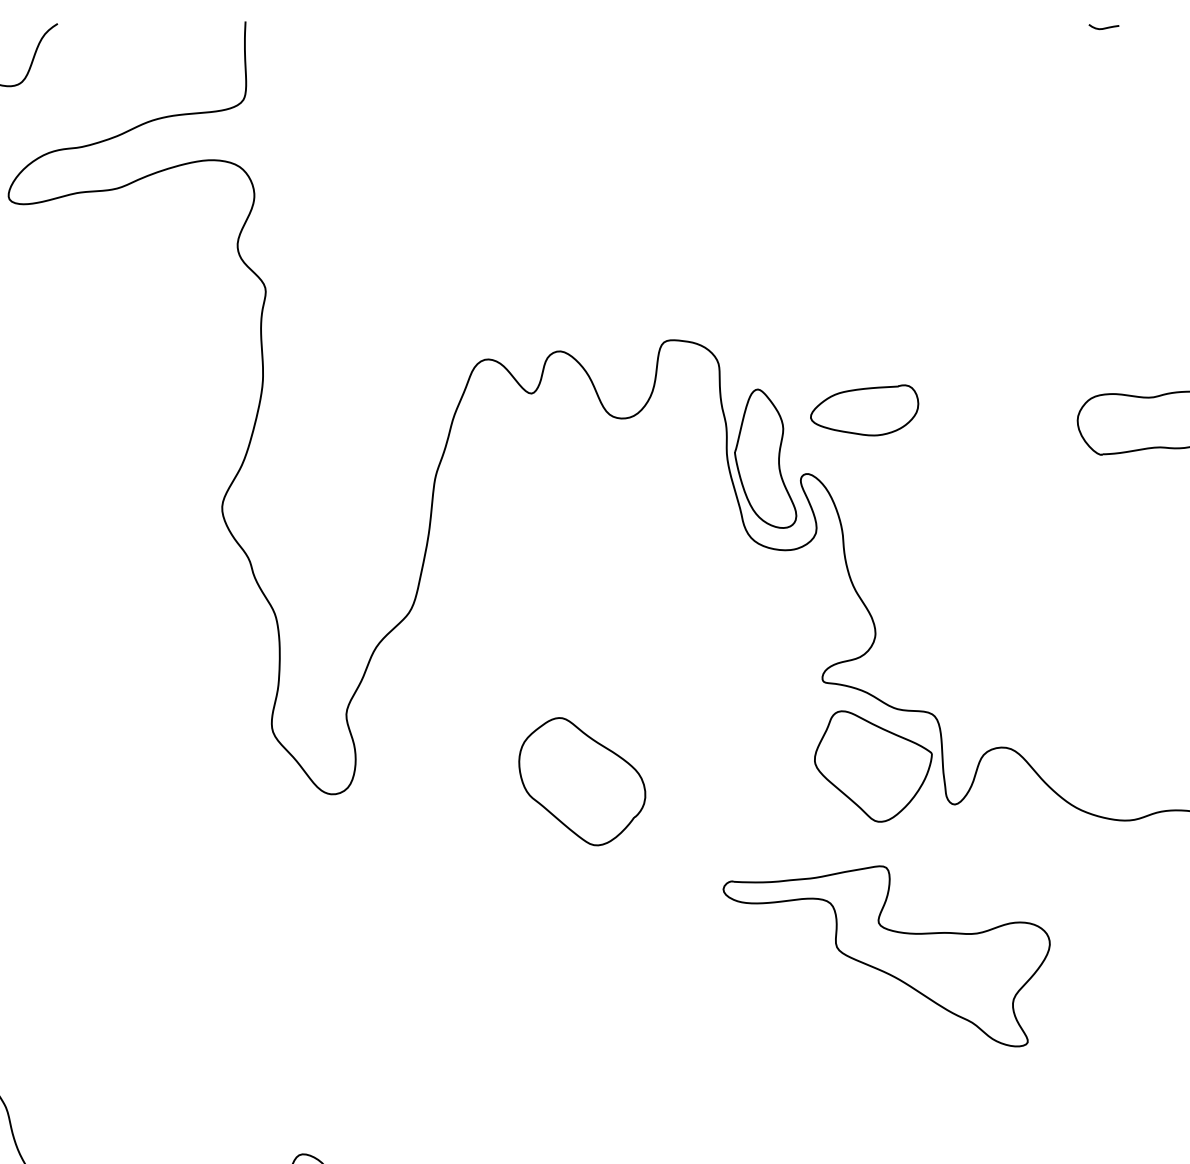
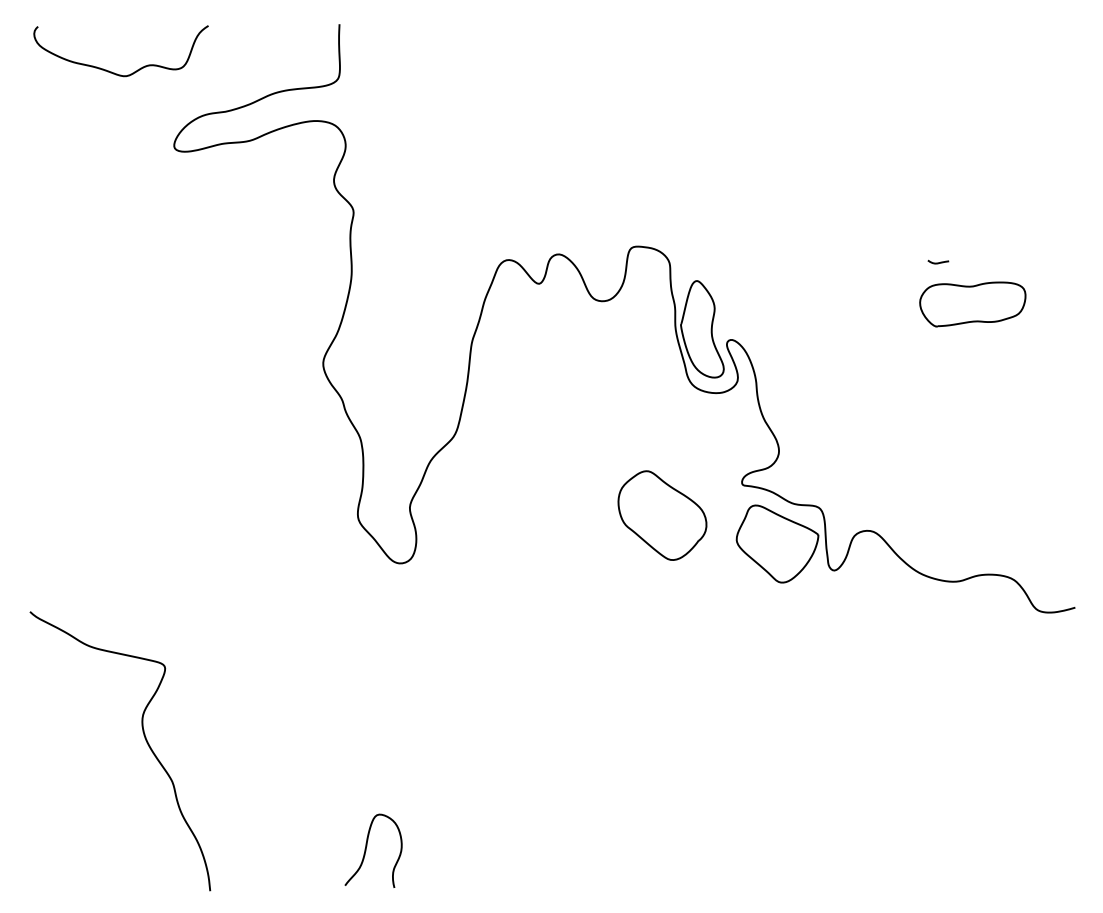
curve: (1104, 27) -> (938, 262), moved
part: (864, 410) -> (771, 295), removed
part: (582, 781) -> (662, 515), moved
part: (886, 956) -> (786, 676), removed

